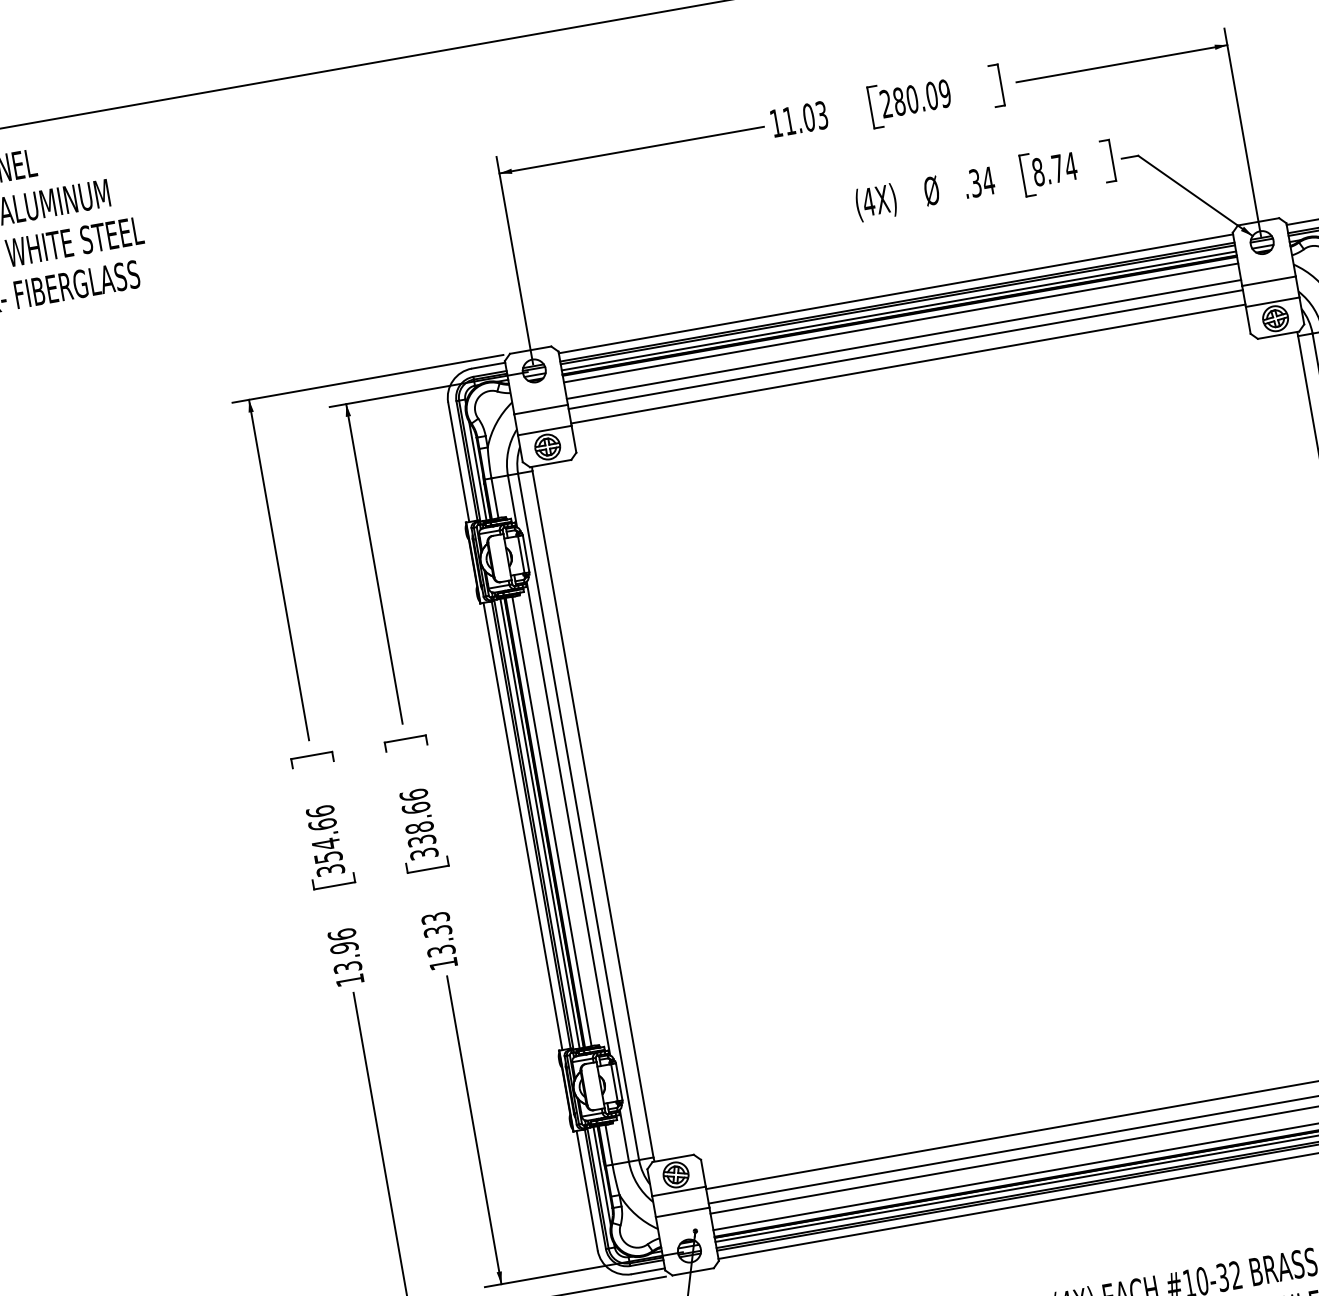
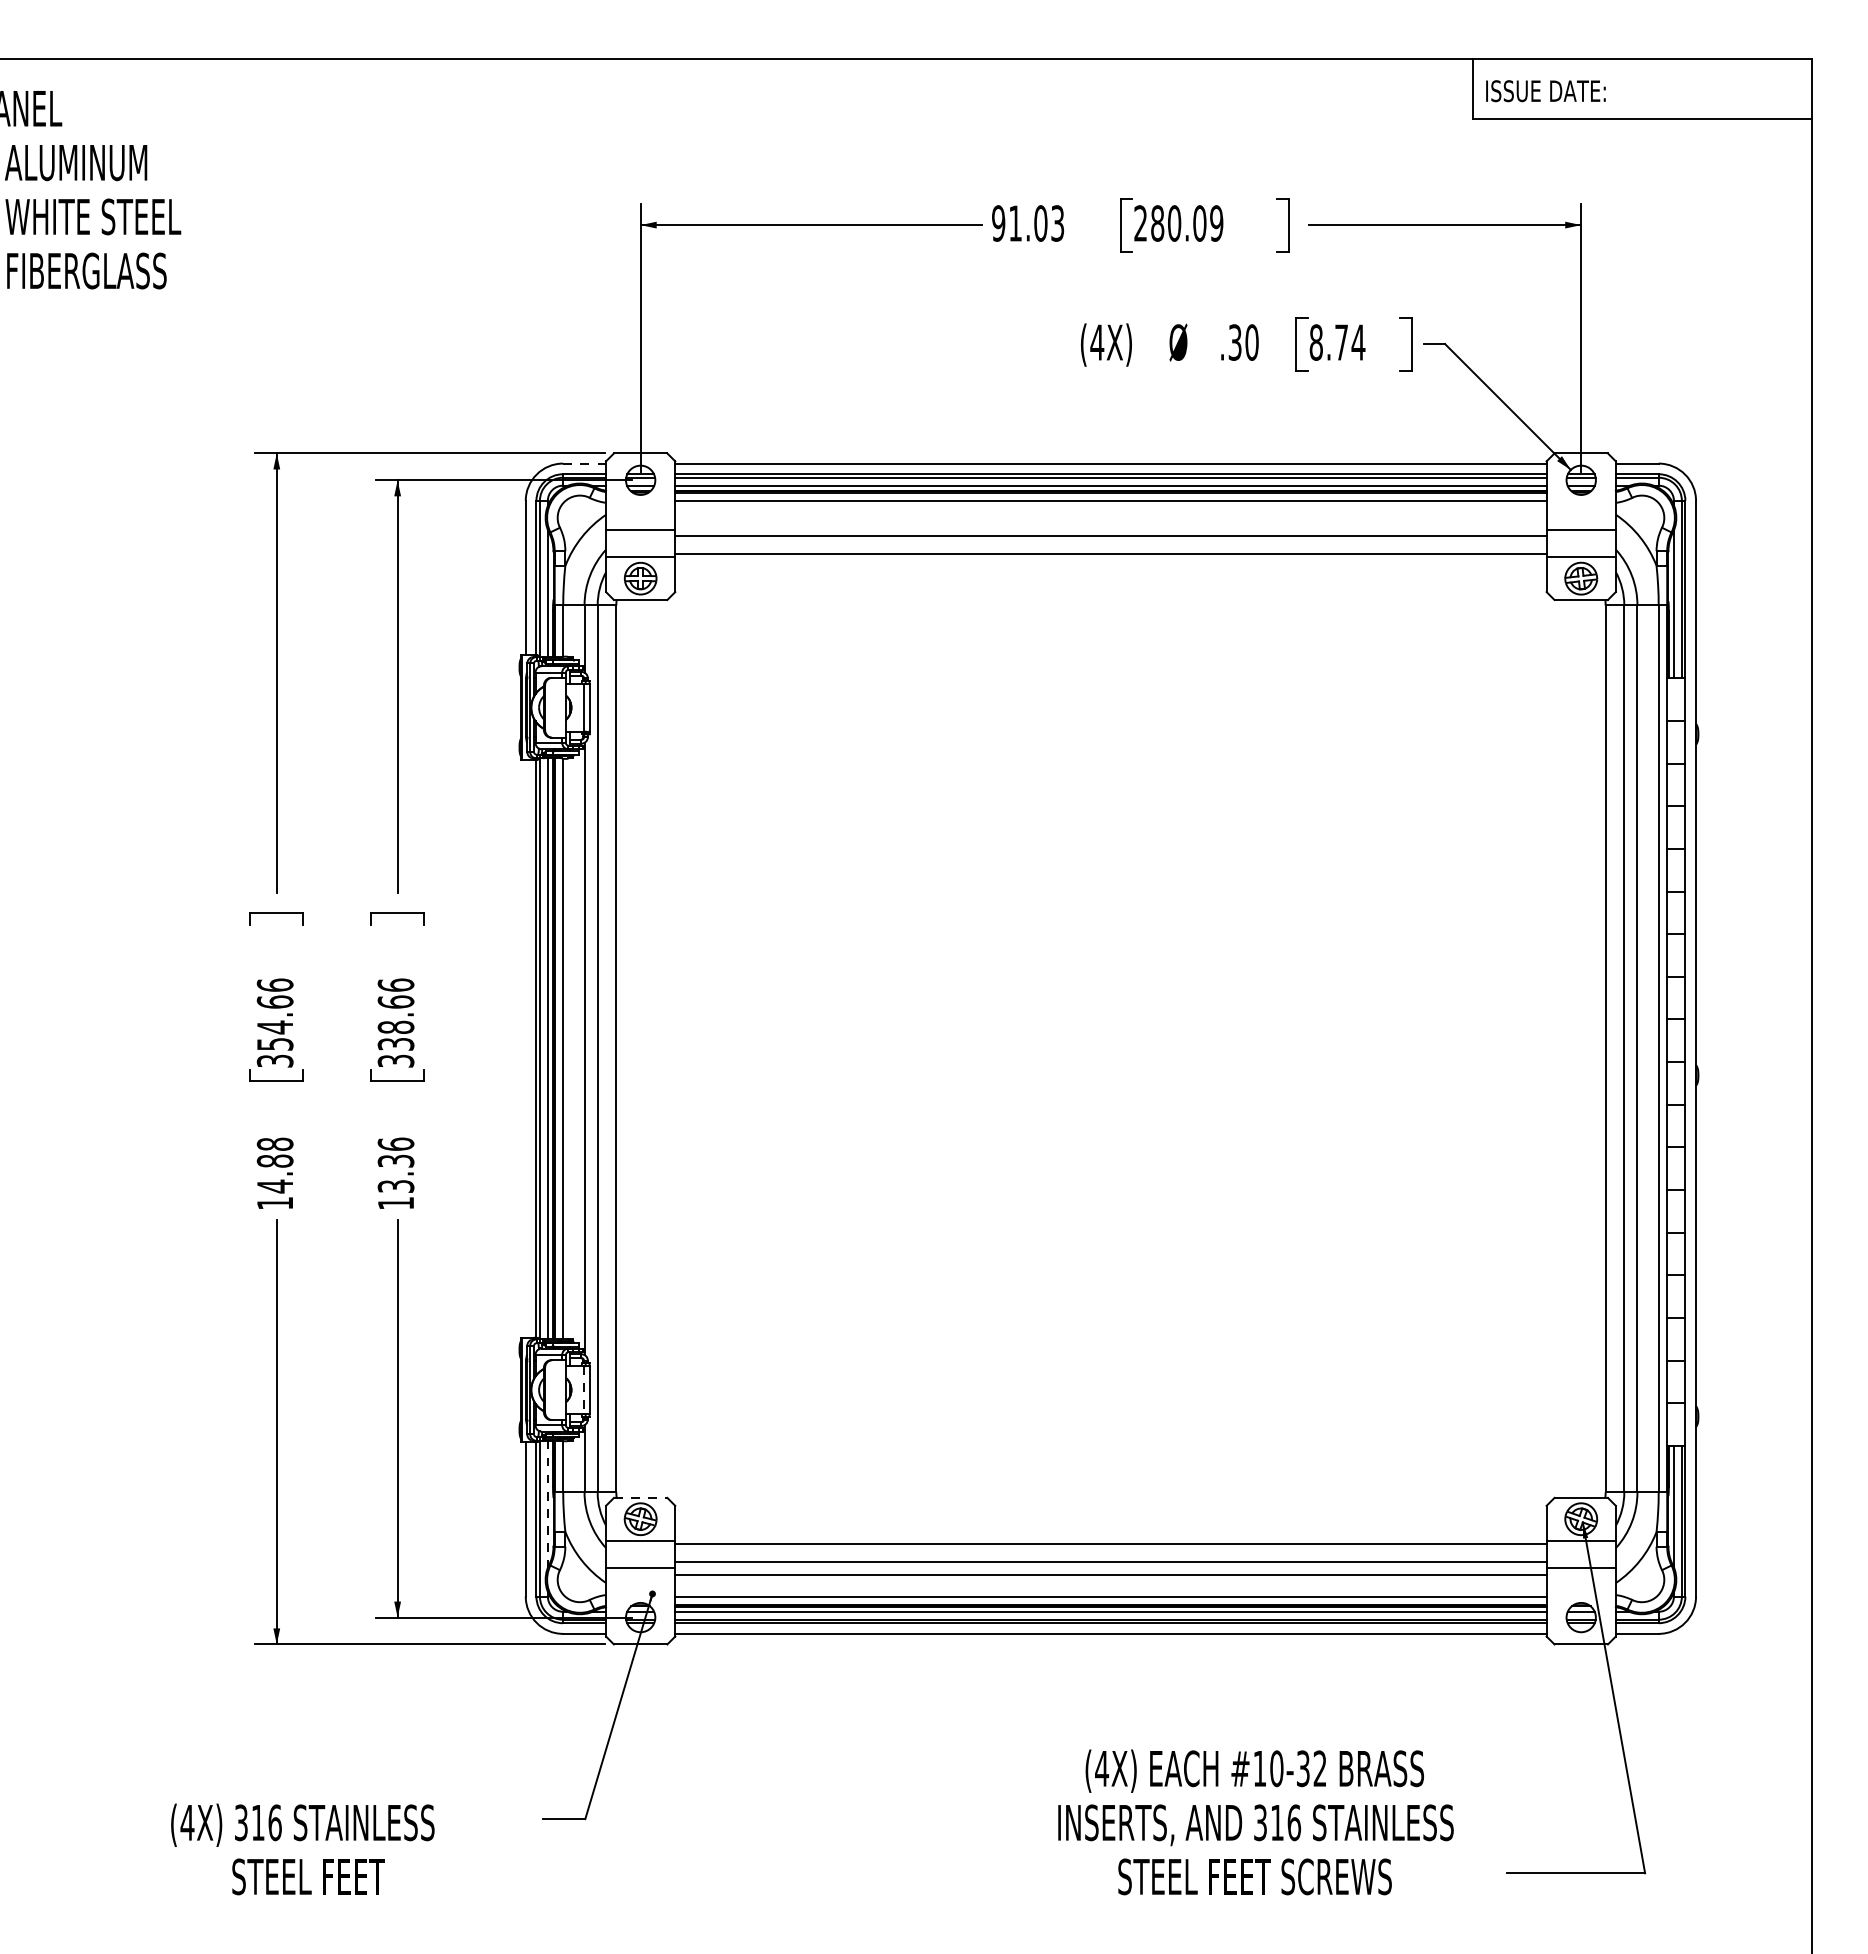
text: (776, 123) -> (998, 223), 11.03 -> 91.03
text: (988, 180) -> (1252, 342), .34 -> .30
line: (903, 339) -> (1110, 522), removed
line: (488, 365) -> (584, 463), solid -> dashed
line: (522, 826) -> (525, 1048), removed
text: (435, 917) -> (395, 1143), 13.33 -> 13.36
text: (344, 951) -> (274, 1165), 13.96 -> 14.88
line: (614, 1083) -> (583, 1390), solid -> dashed
line: (672, 1158) -> (640, 1497), solid -> dashed
line: (601, 1176) -> (547, 1504), solid -> dashed

